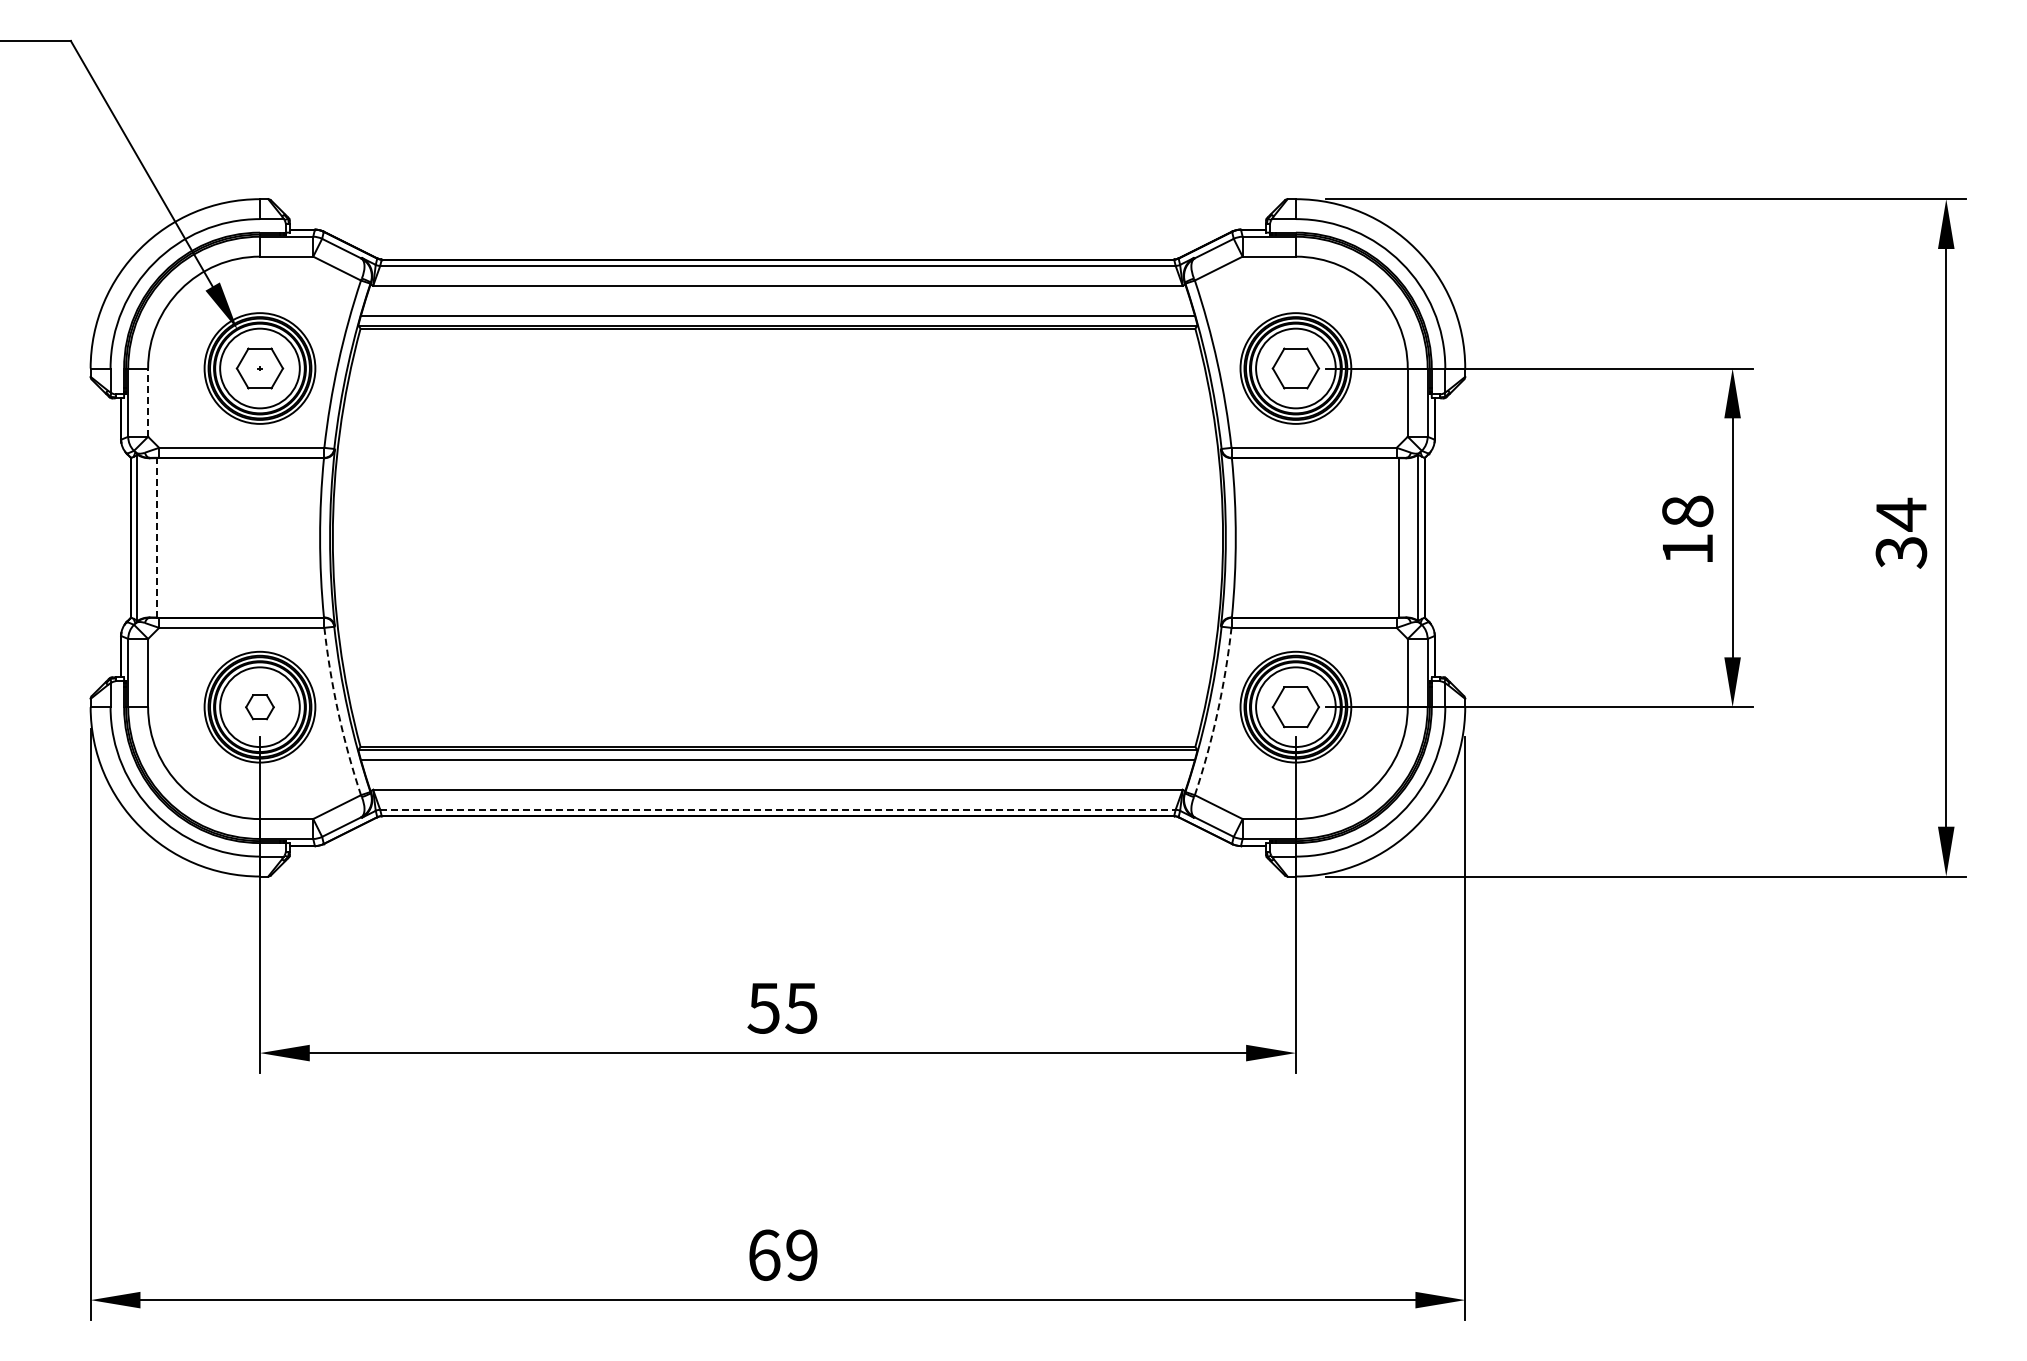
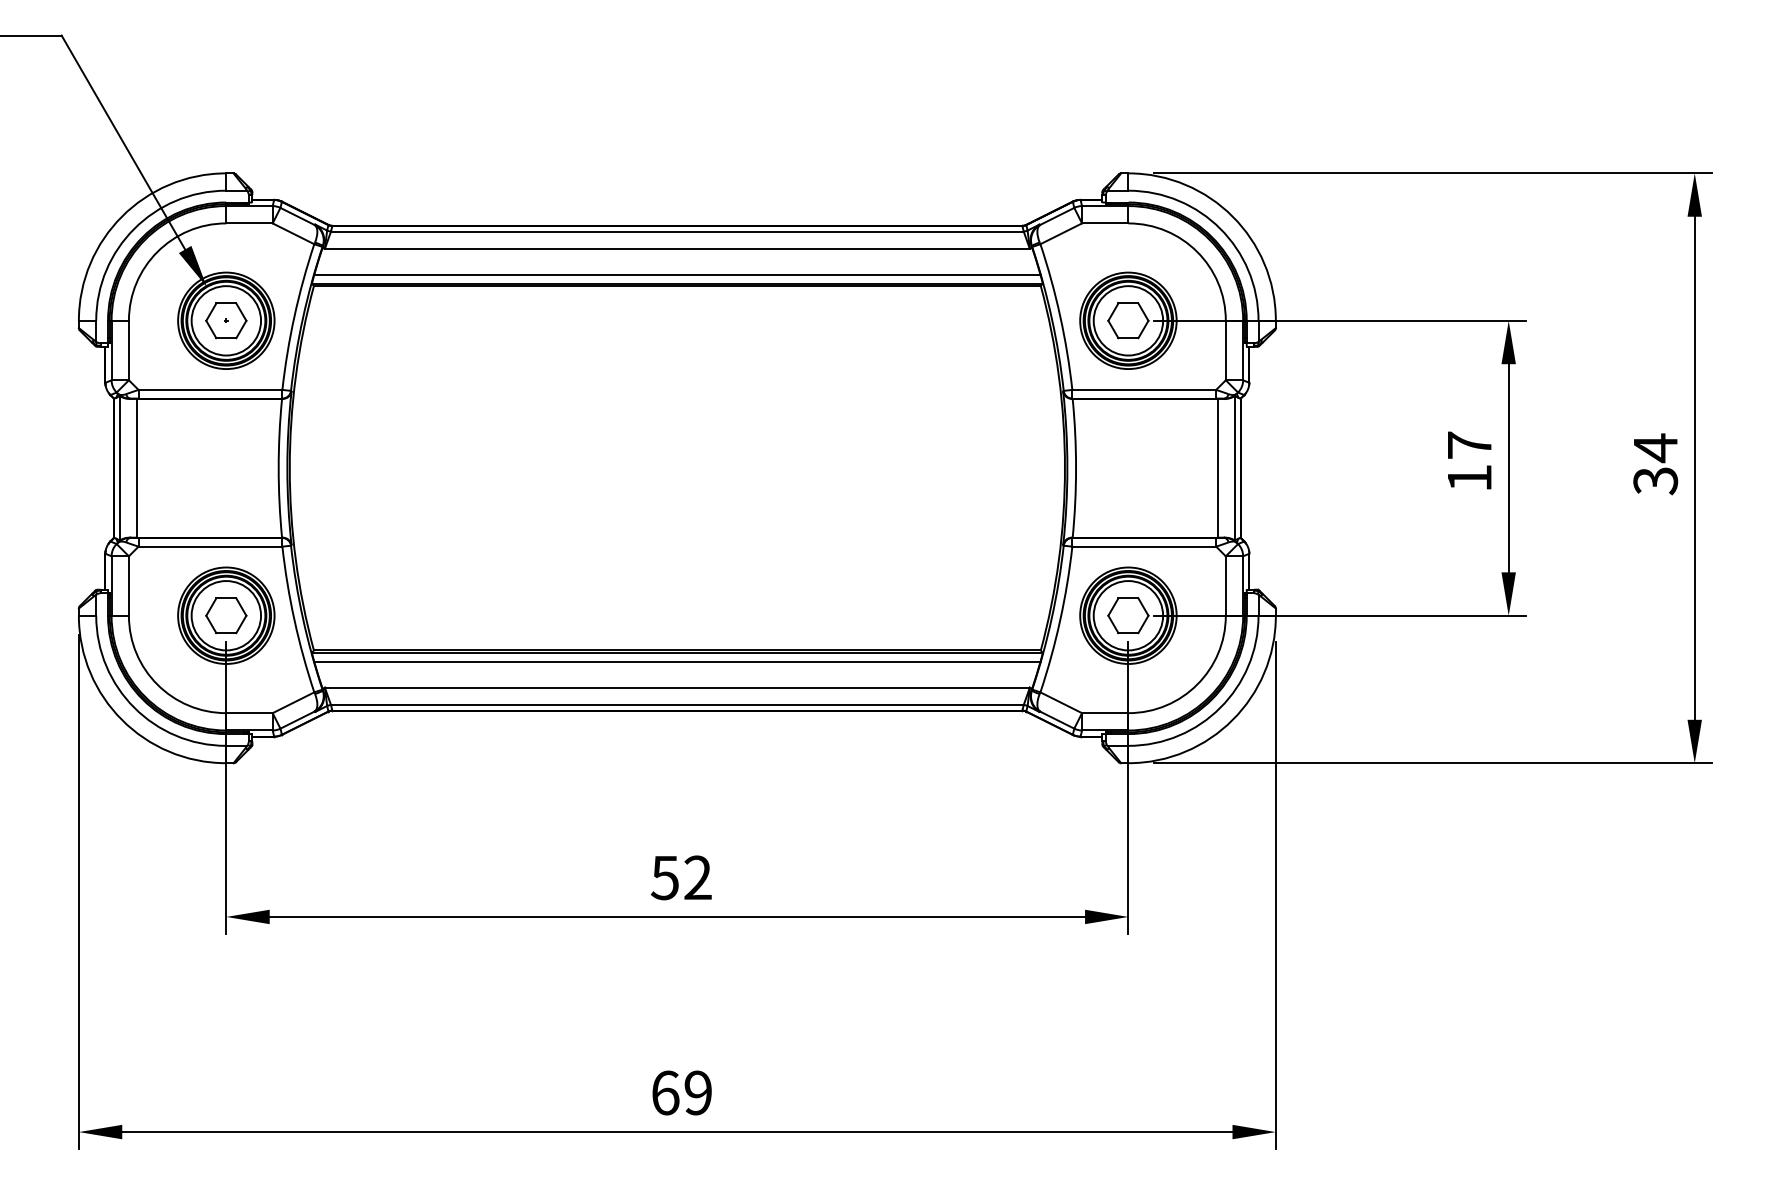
line: (148, 402) -> (129, 350), dashed -> solid
text: (1687, 511) -> (1469, 445), 18 -> 17
line: (157, 537) -> (137, 467), dashed -> solid
part: (259, 707) -> (225, 616), size x1.67
arc: (338, 712) -> (294, 620), dashed -> solid
arc: (1217, 712) -> (1060, 620), dashed -> solid
line: (777, 809) -> (676, 704), dashed -> solid
text: (801, 1007) -> (697, 877), 55 -> 52

